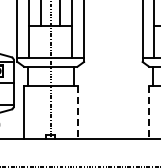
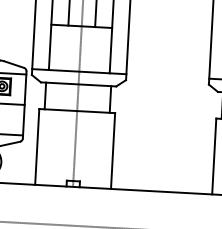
line: (77, 112) -> (112, 151), dashed -> solid
line: (149, 112) -> (214, 156), dashed -> solid

